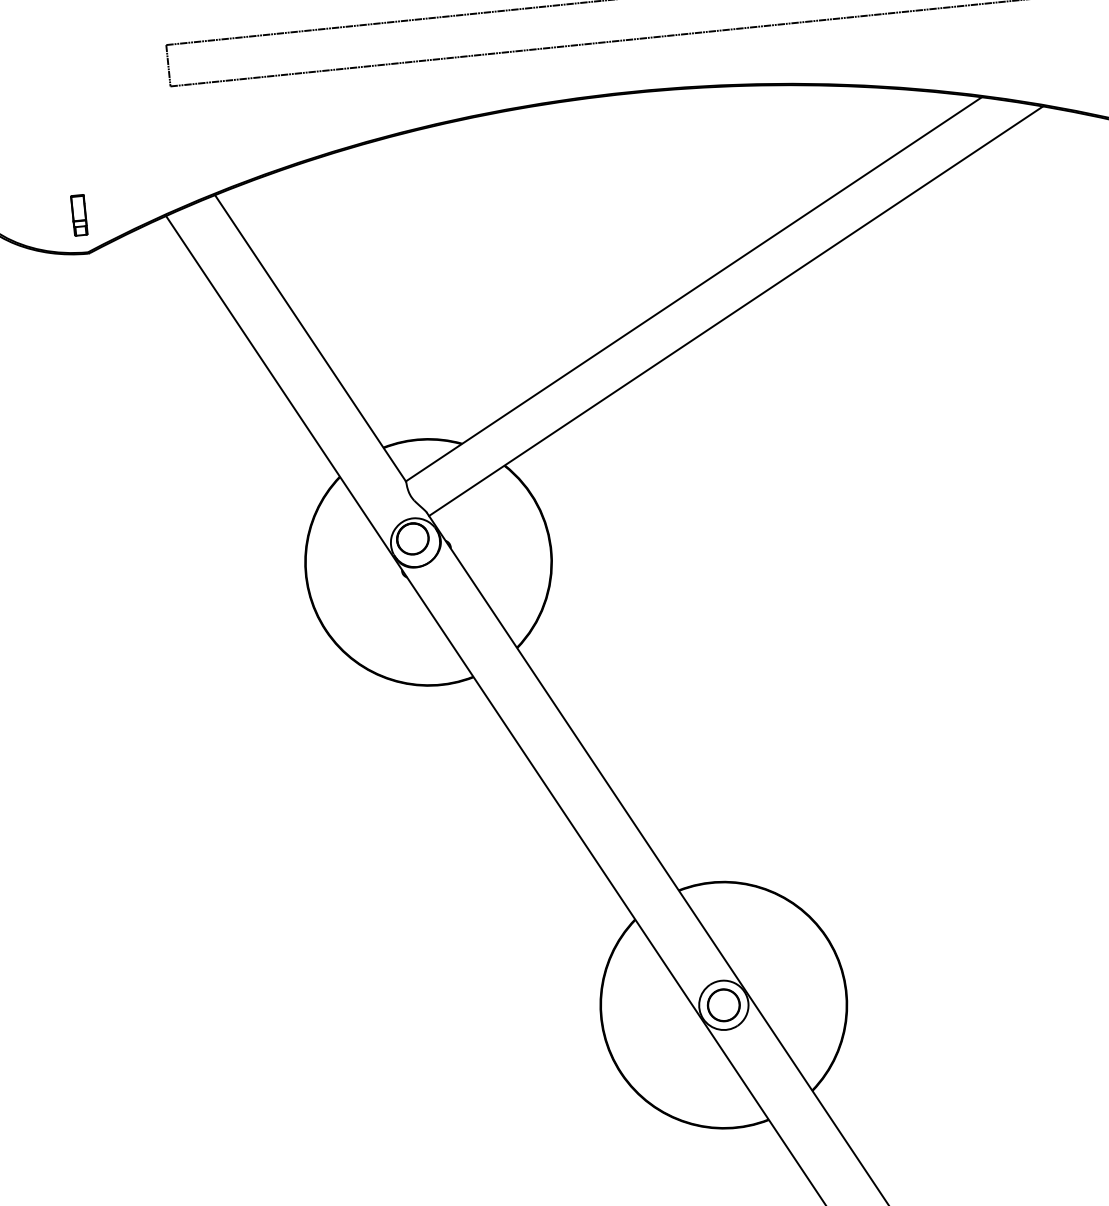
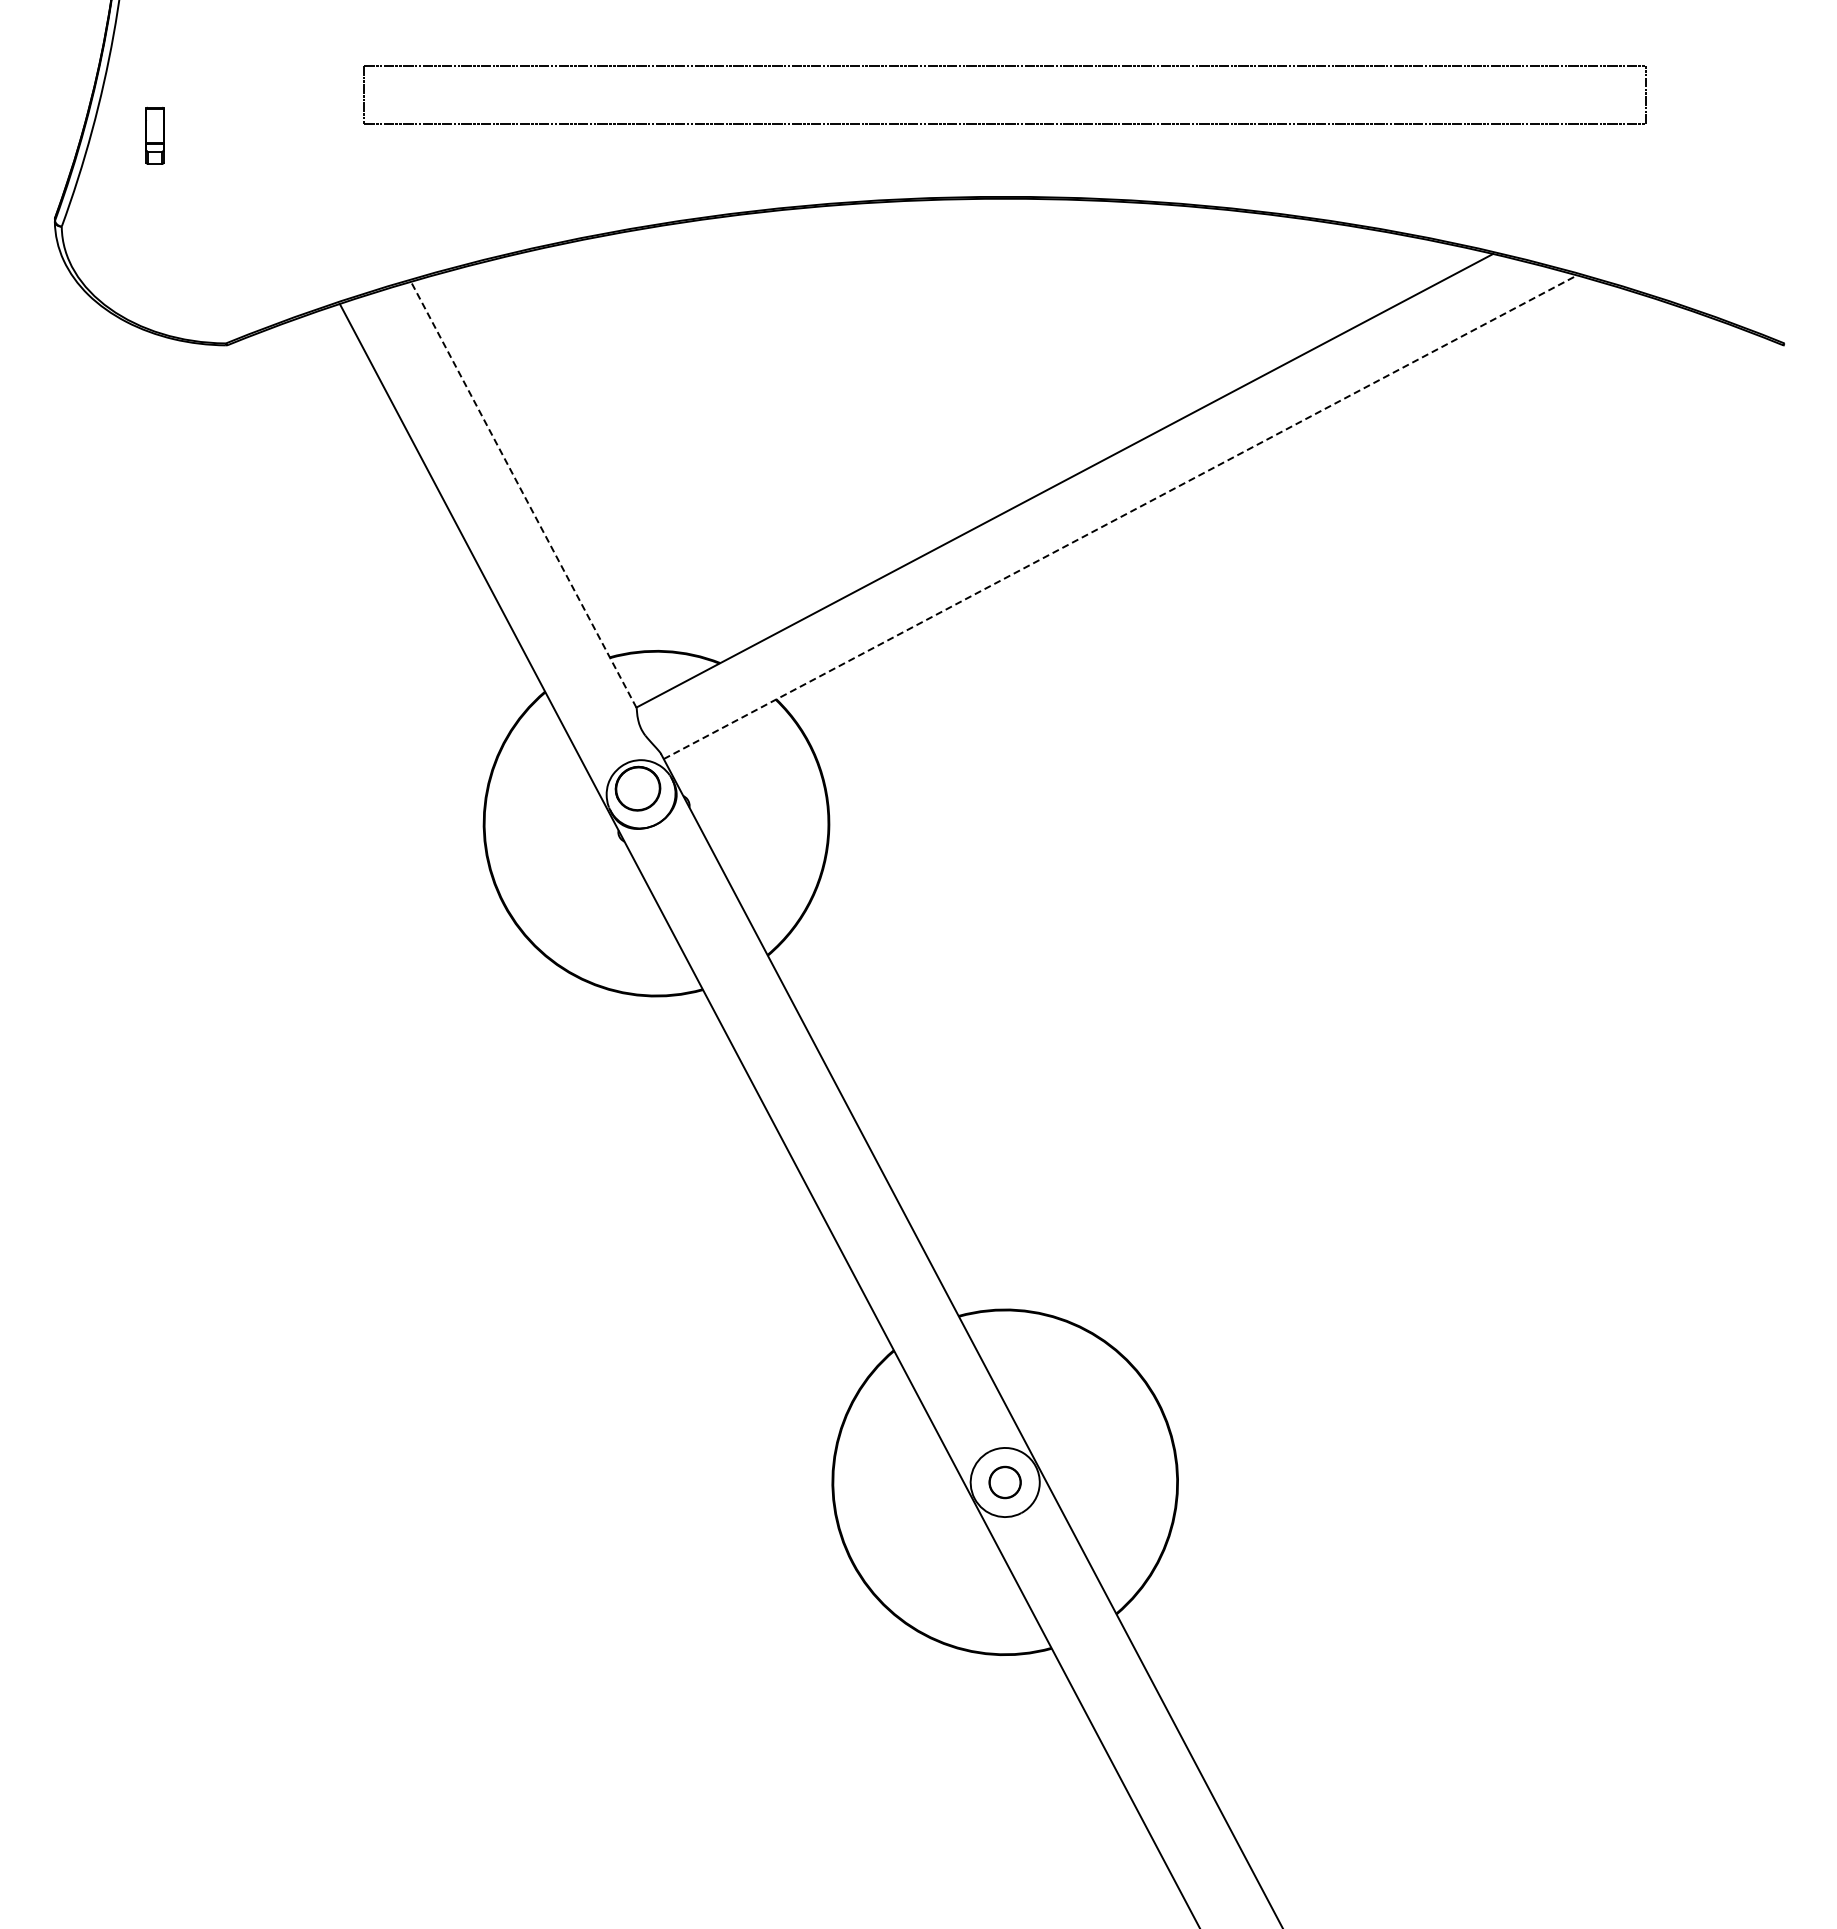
part: (78, 215) -> (154, 135), moved
line: (736, 311) -> (1120, 517), solid -> dashed
line: (310, 338) -> (523, 494), solid -> dashed
part: (723, 1005) -> (1004, 1482), size x0.7

